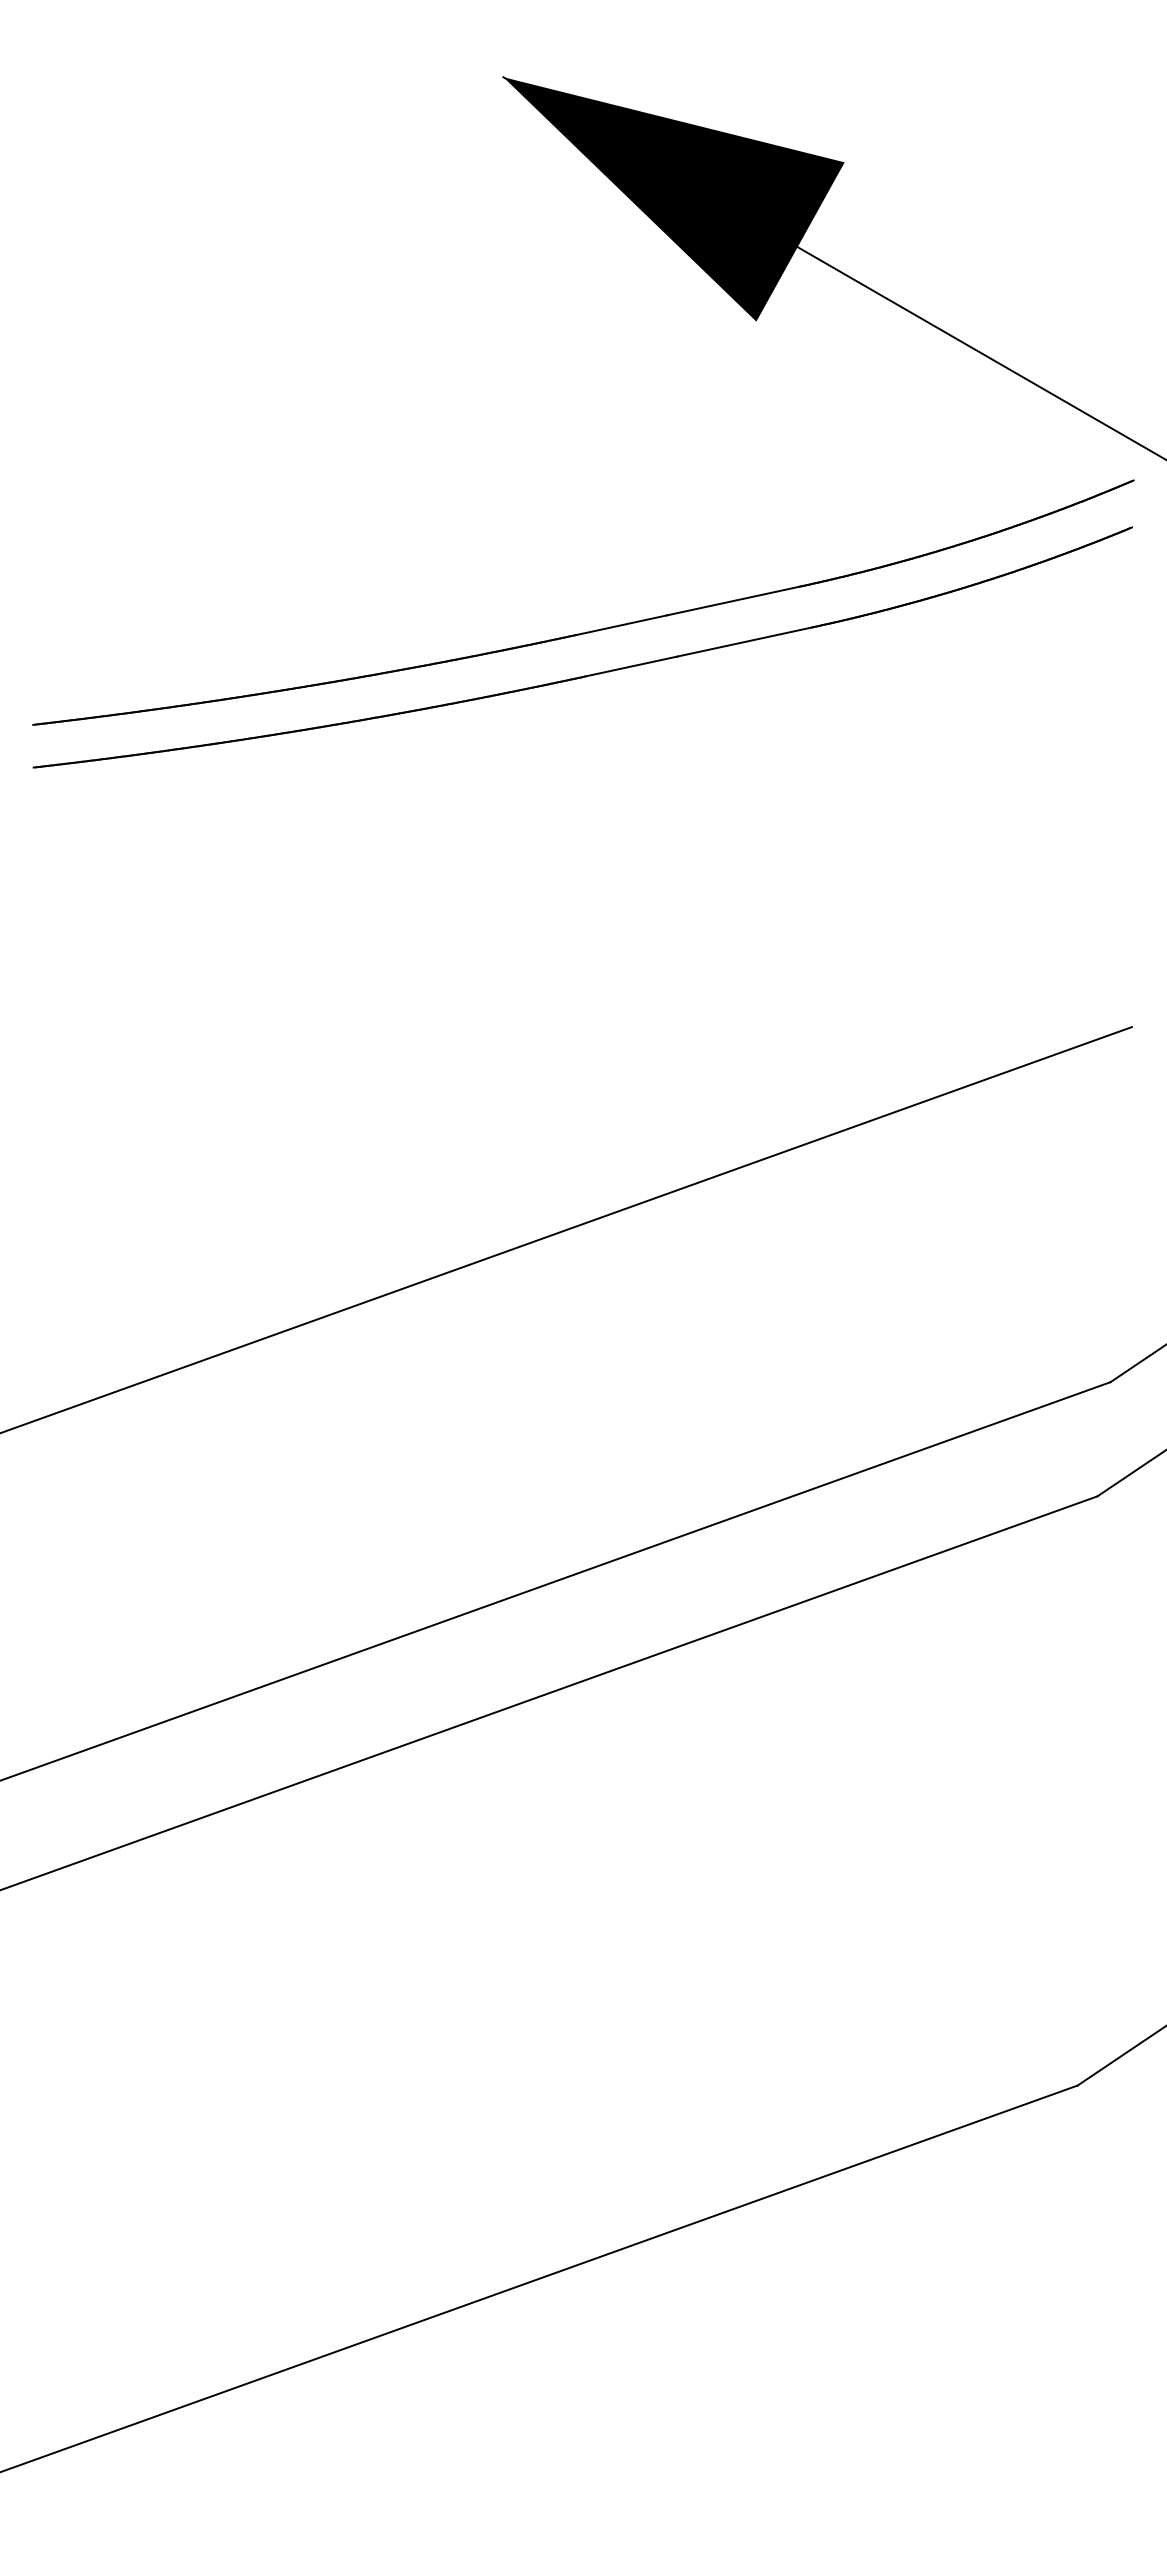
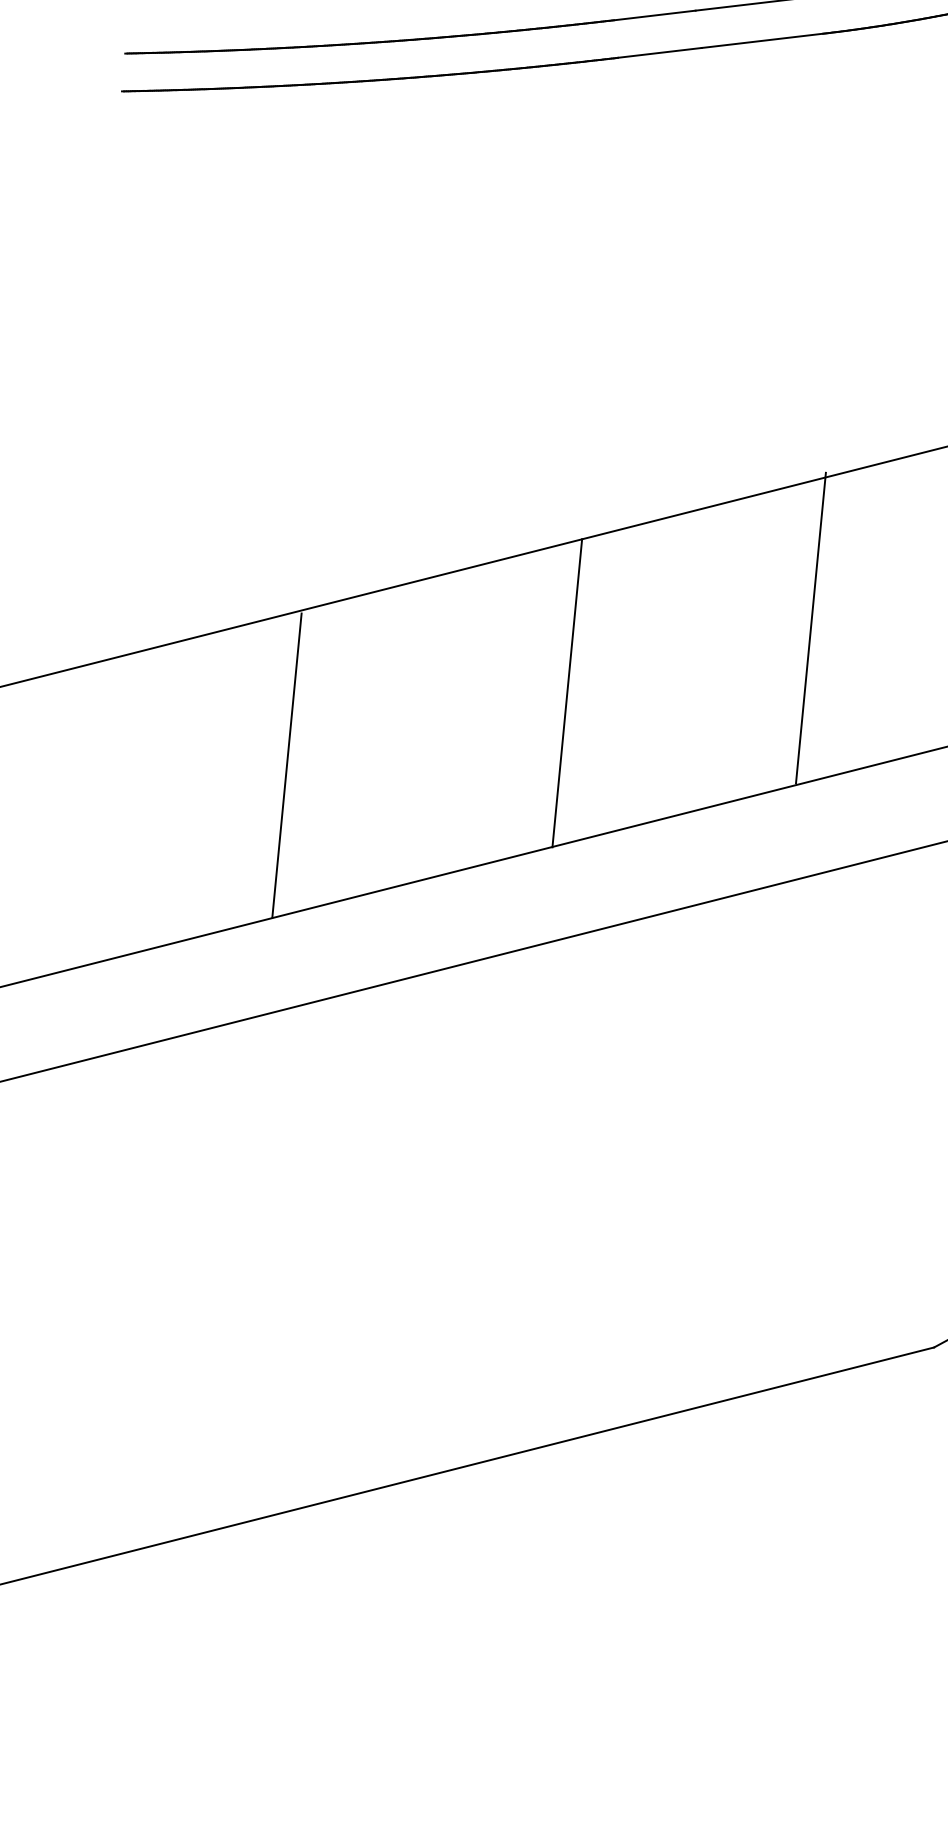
line: (862, 1293) -> (811, 627), added
line: (596, 1393) -> (567, 693), added
line: (290, 1503) -> (286, 764), added

